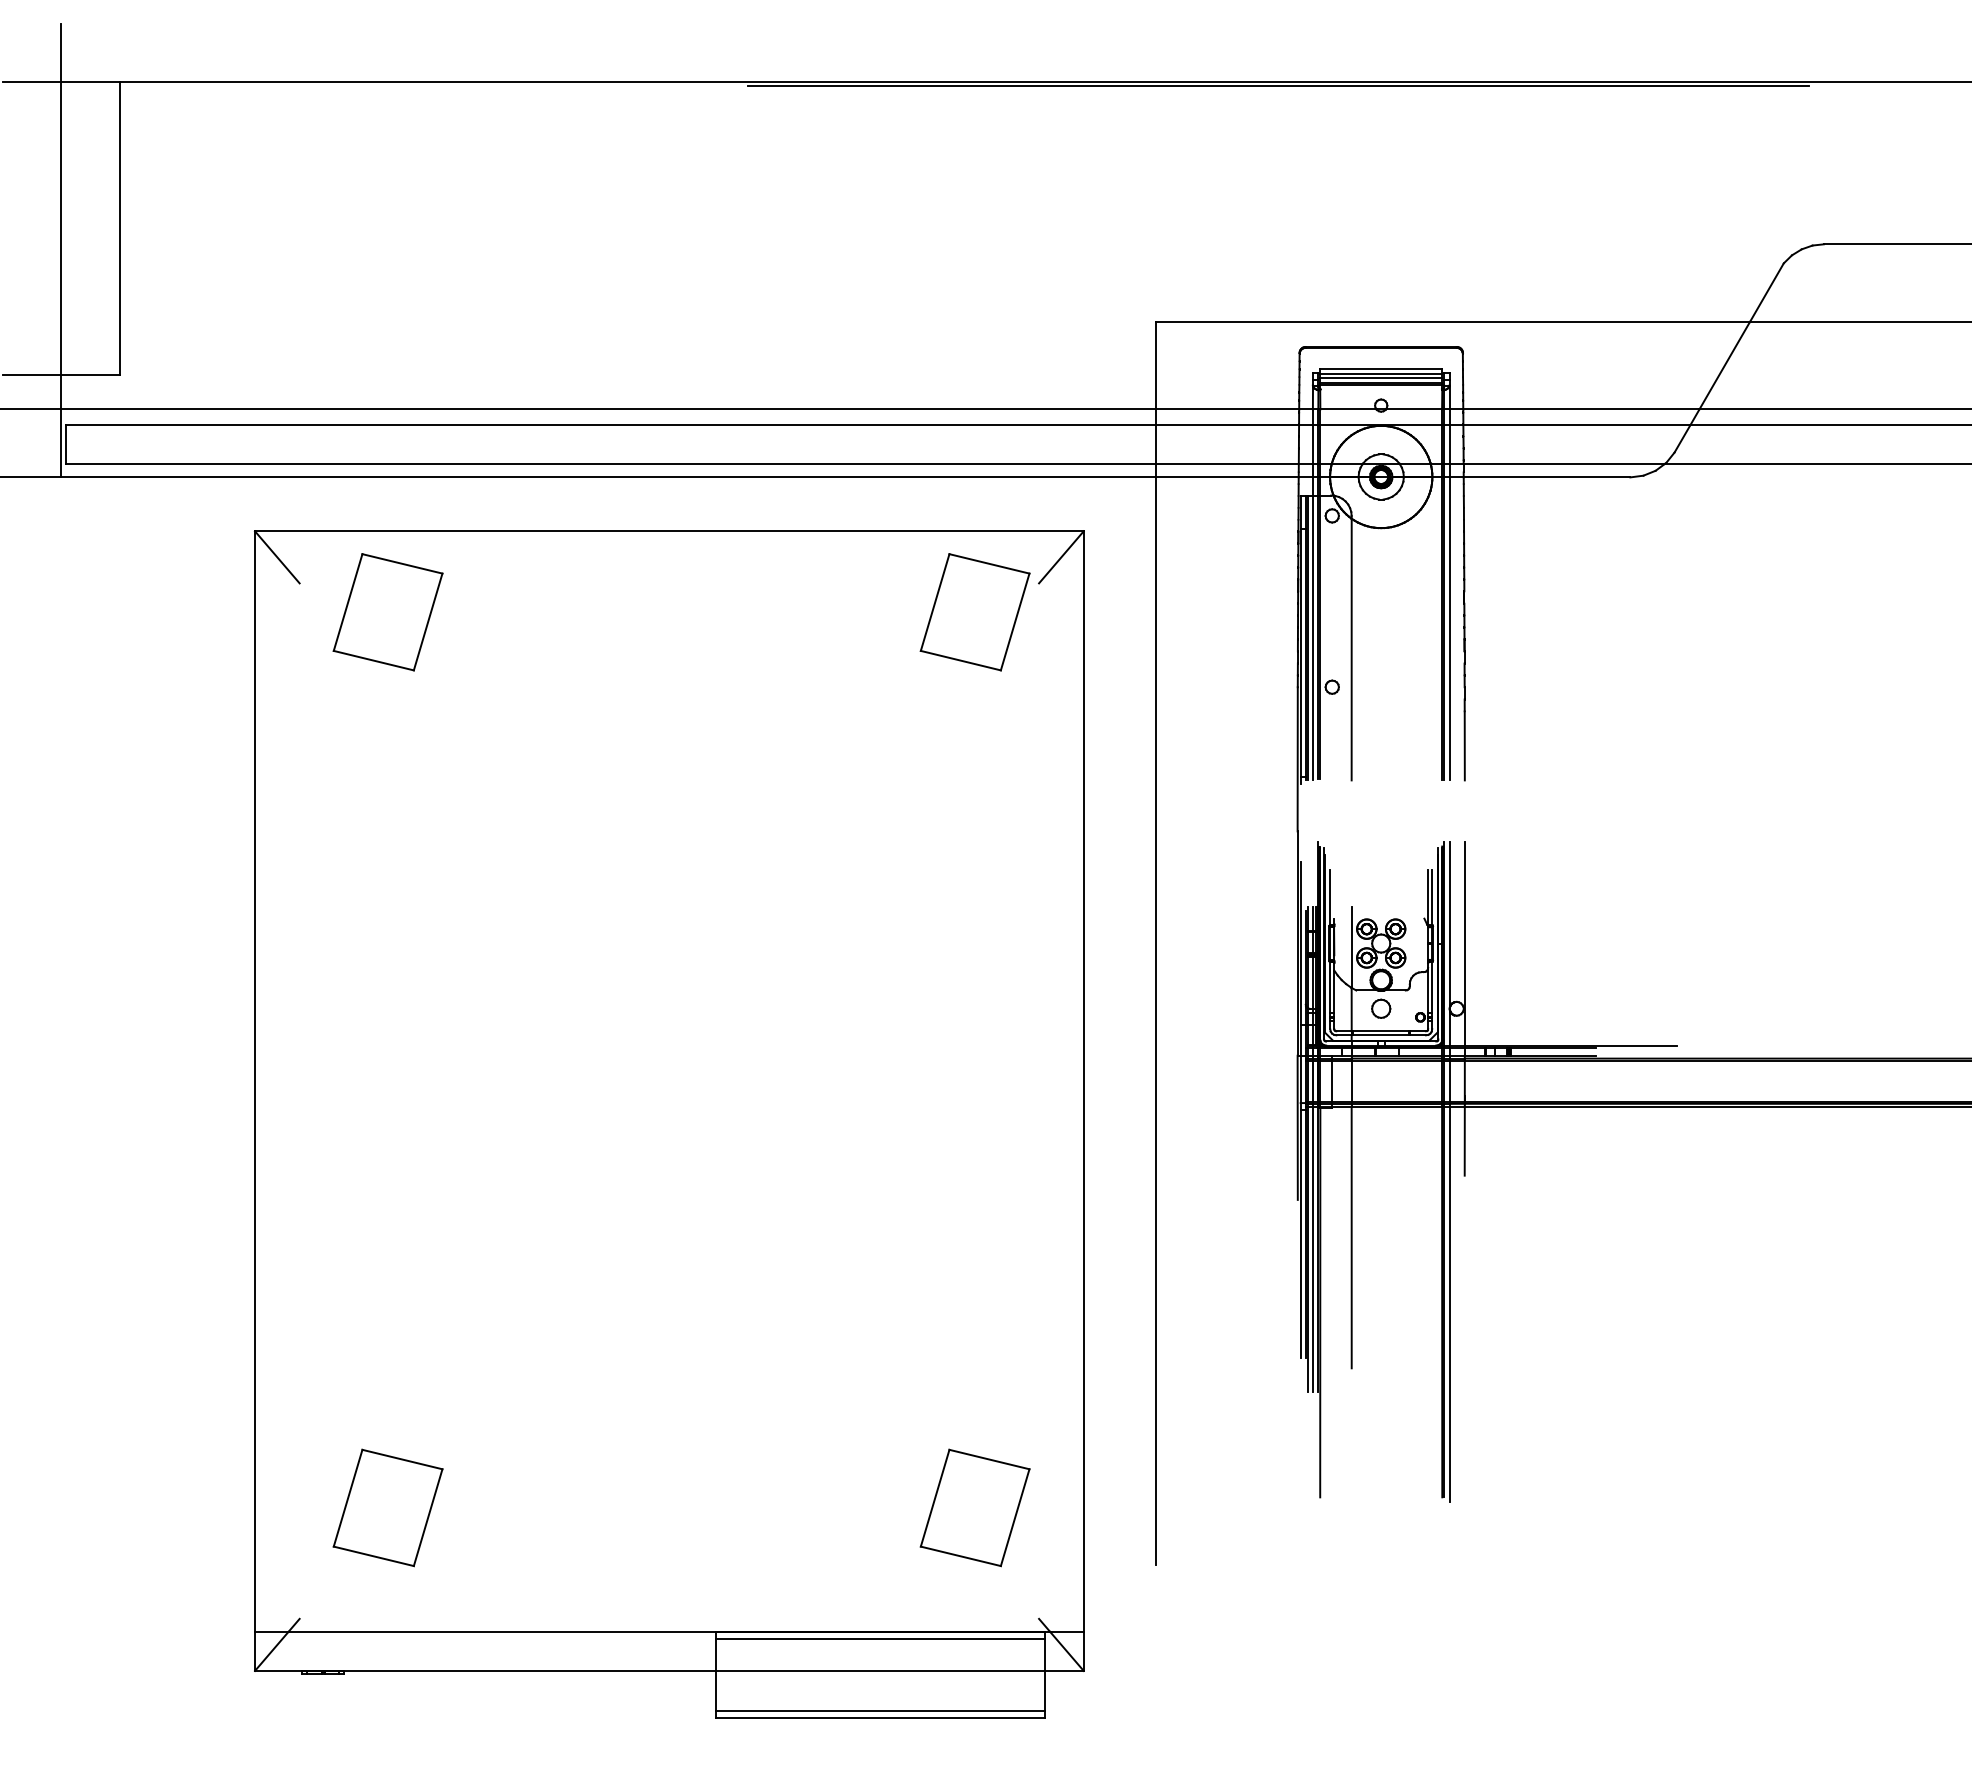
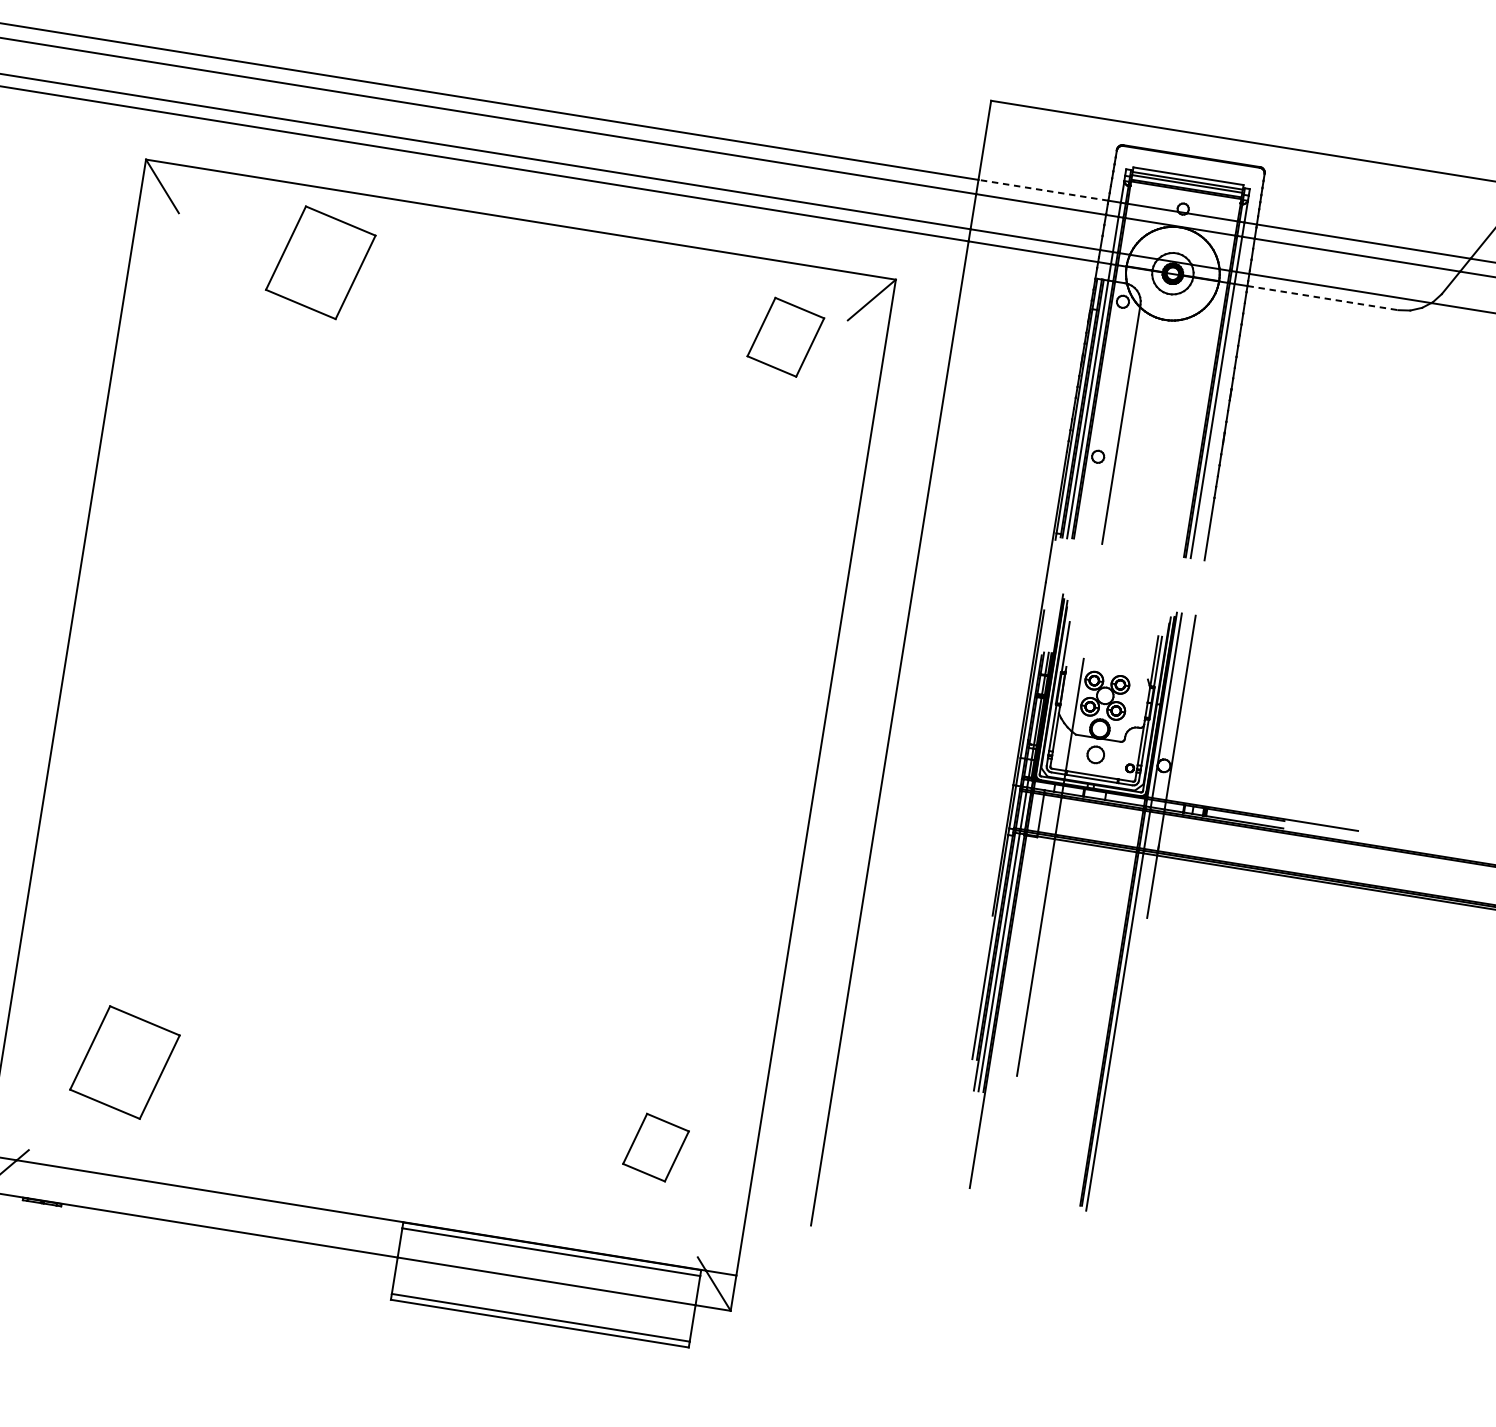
line: (1227, 409) -> (1043, 190), solid -> dashed
line: (1547, 477) -> (1323, 298), solid -> dashed
part: (387, 612) -> (320, 262), moved
part: (974, 612) -> (785, 337), size x0.7
part: (974, 1507) -> (655, 1147), size x0.6

